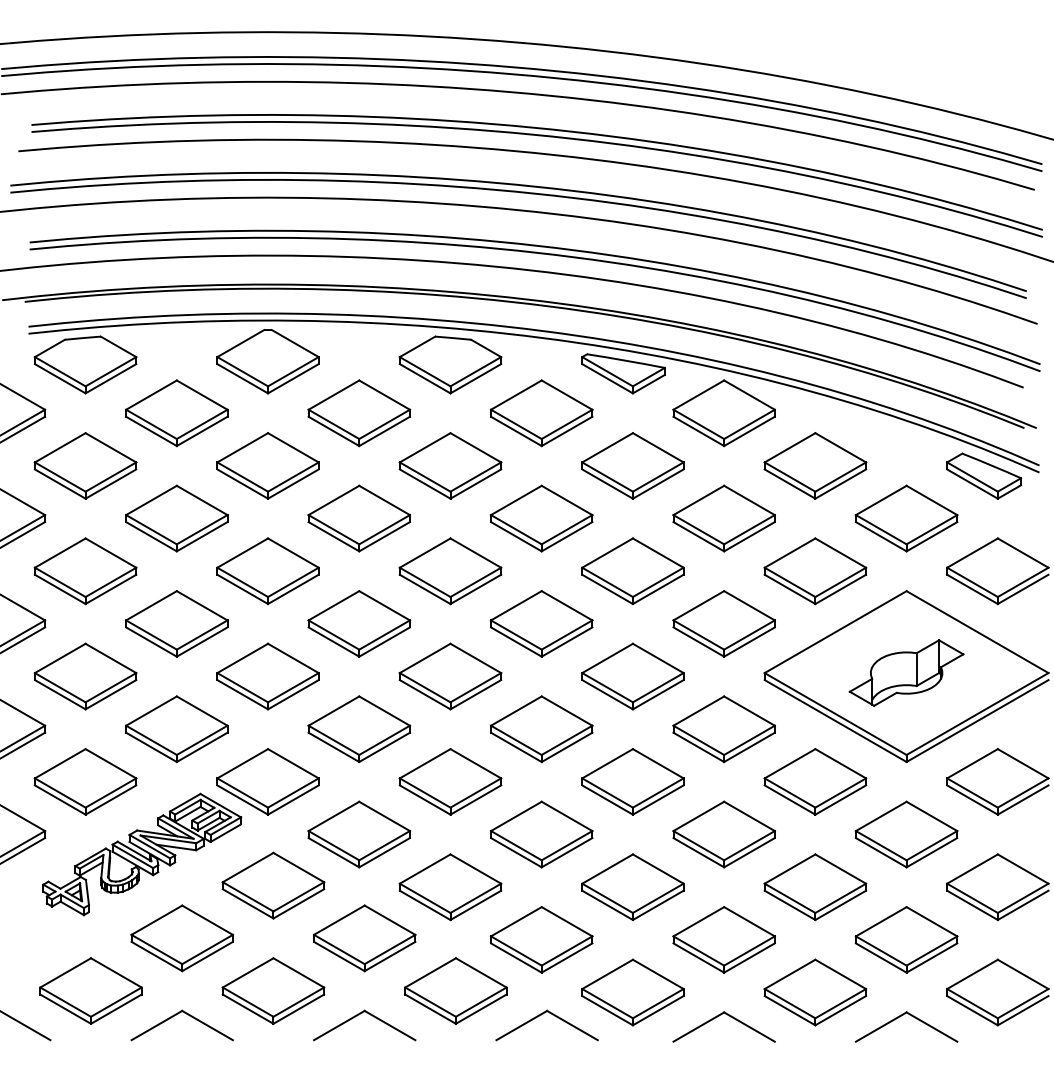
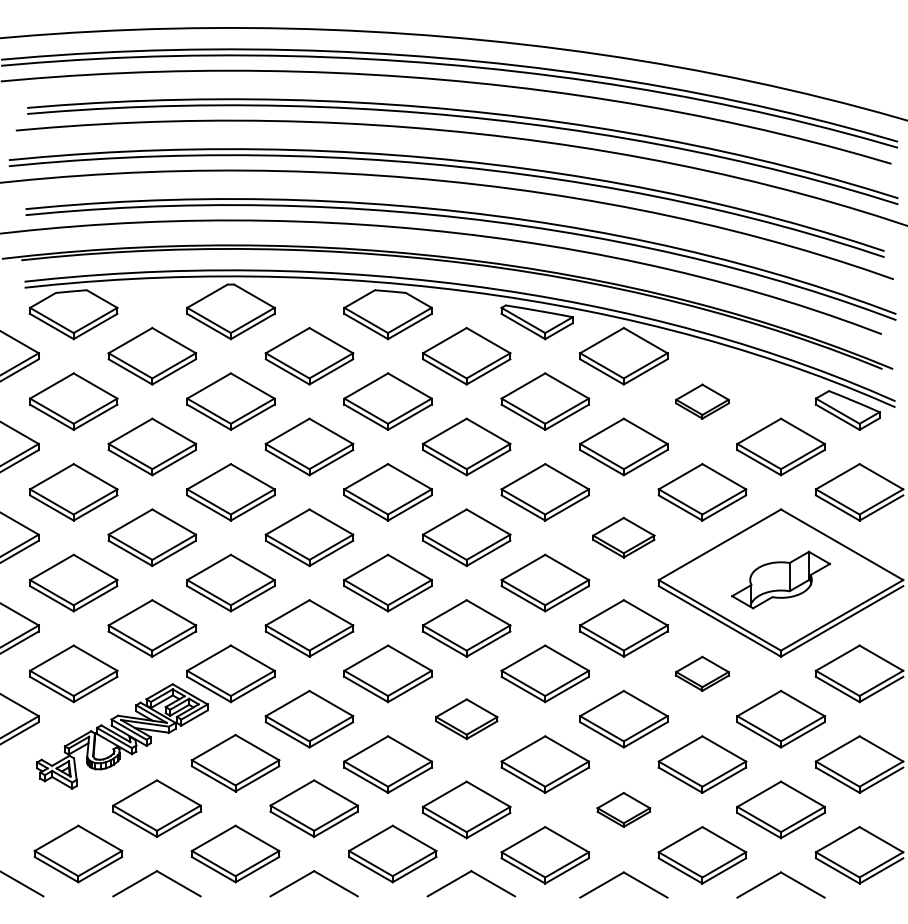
part: (815, 465) -> (702, 401), size x0.6
part: (723, 623) -> (623, 537), size x0.7
part: (815, 781) -> (702, 673), size x0.6
part: (541, 834) -> (466, 719), size x0.7
part: (723, 939) -> (623, 809), size x0.6

